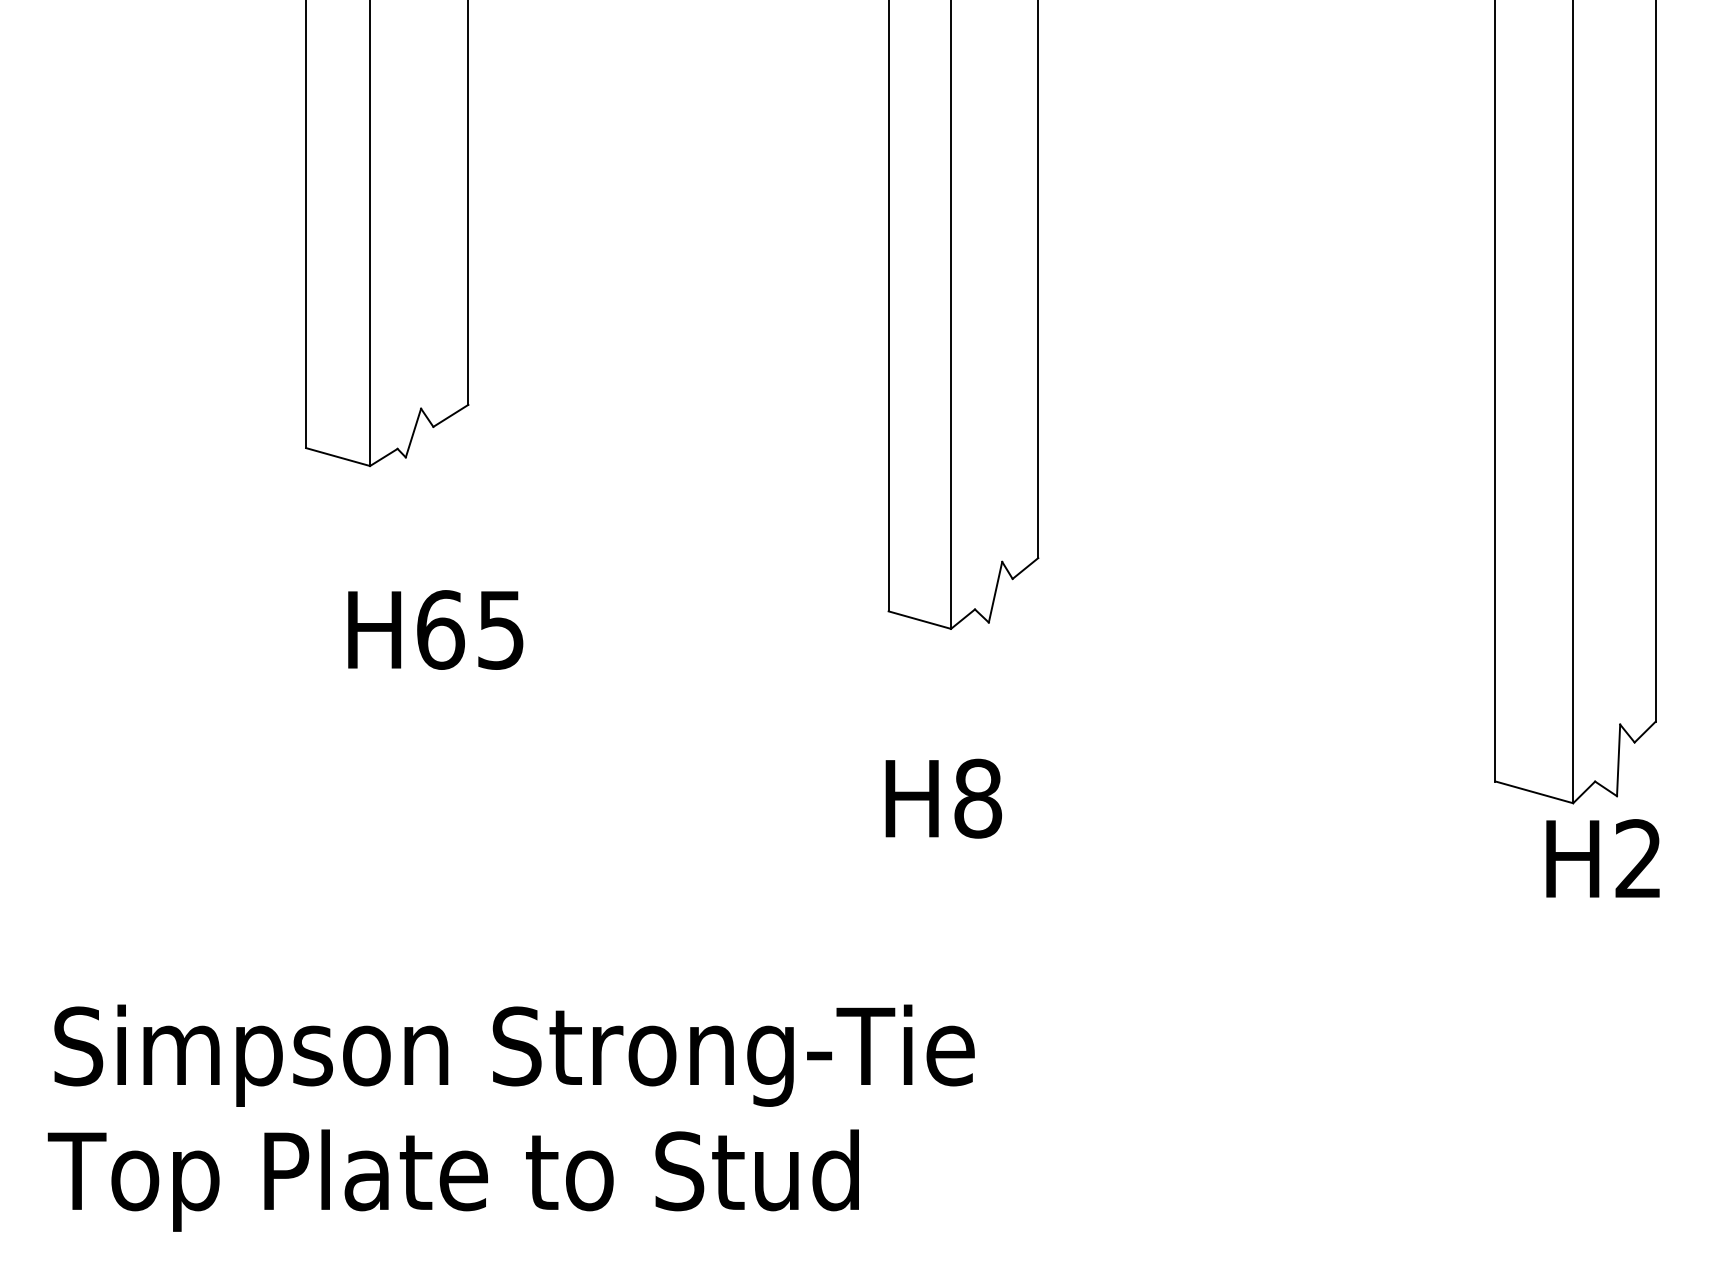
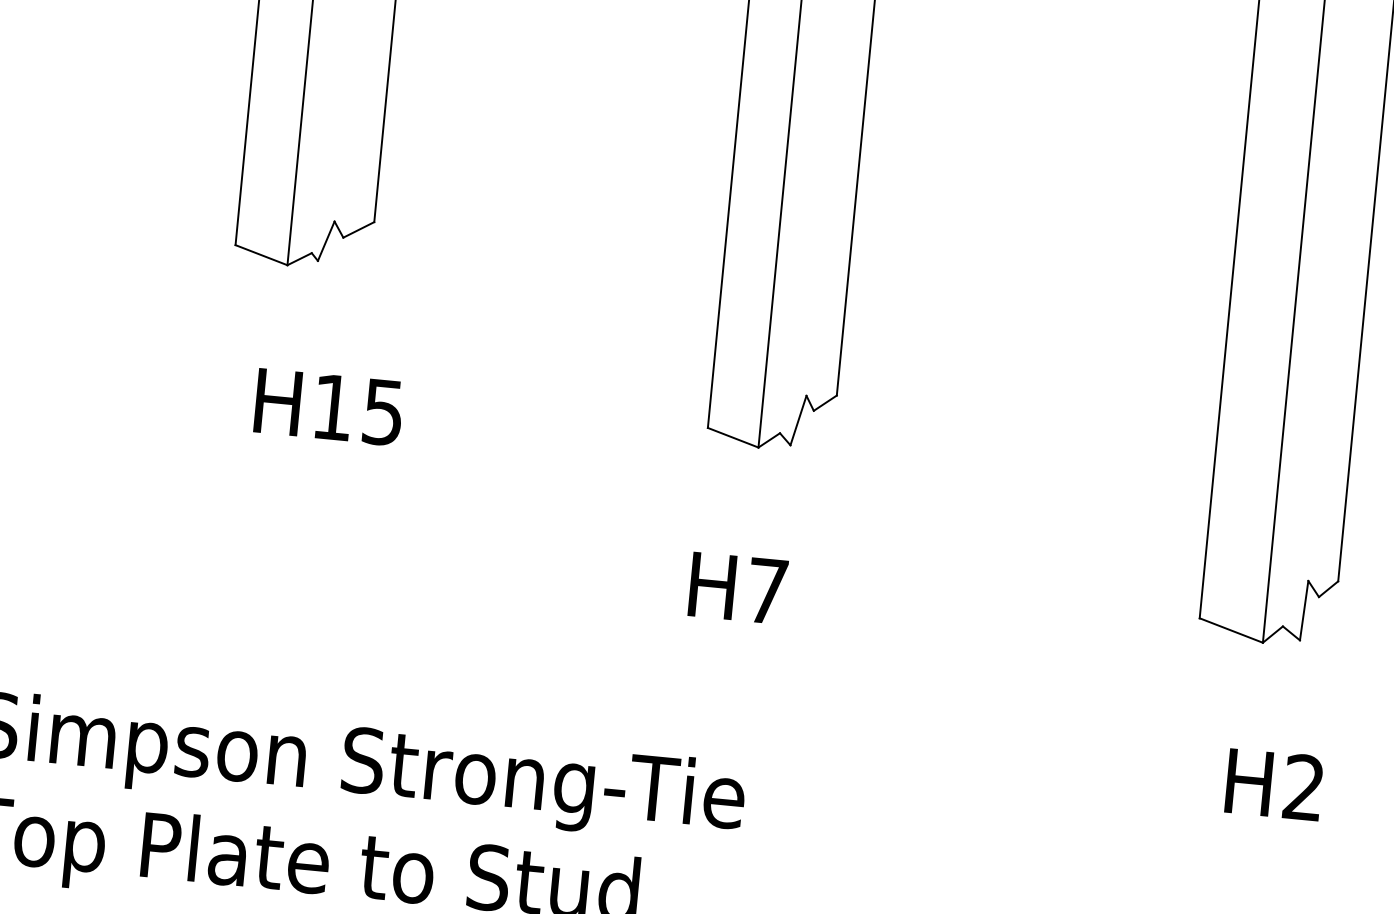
text: (440, 629) -> (333, 407), H65 -> H15
text: (978, 798) -> (767, 591), H8 -> H7
text: (1602, 858) -> (1273, 784), moved

